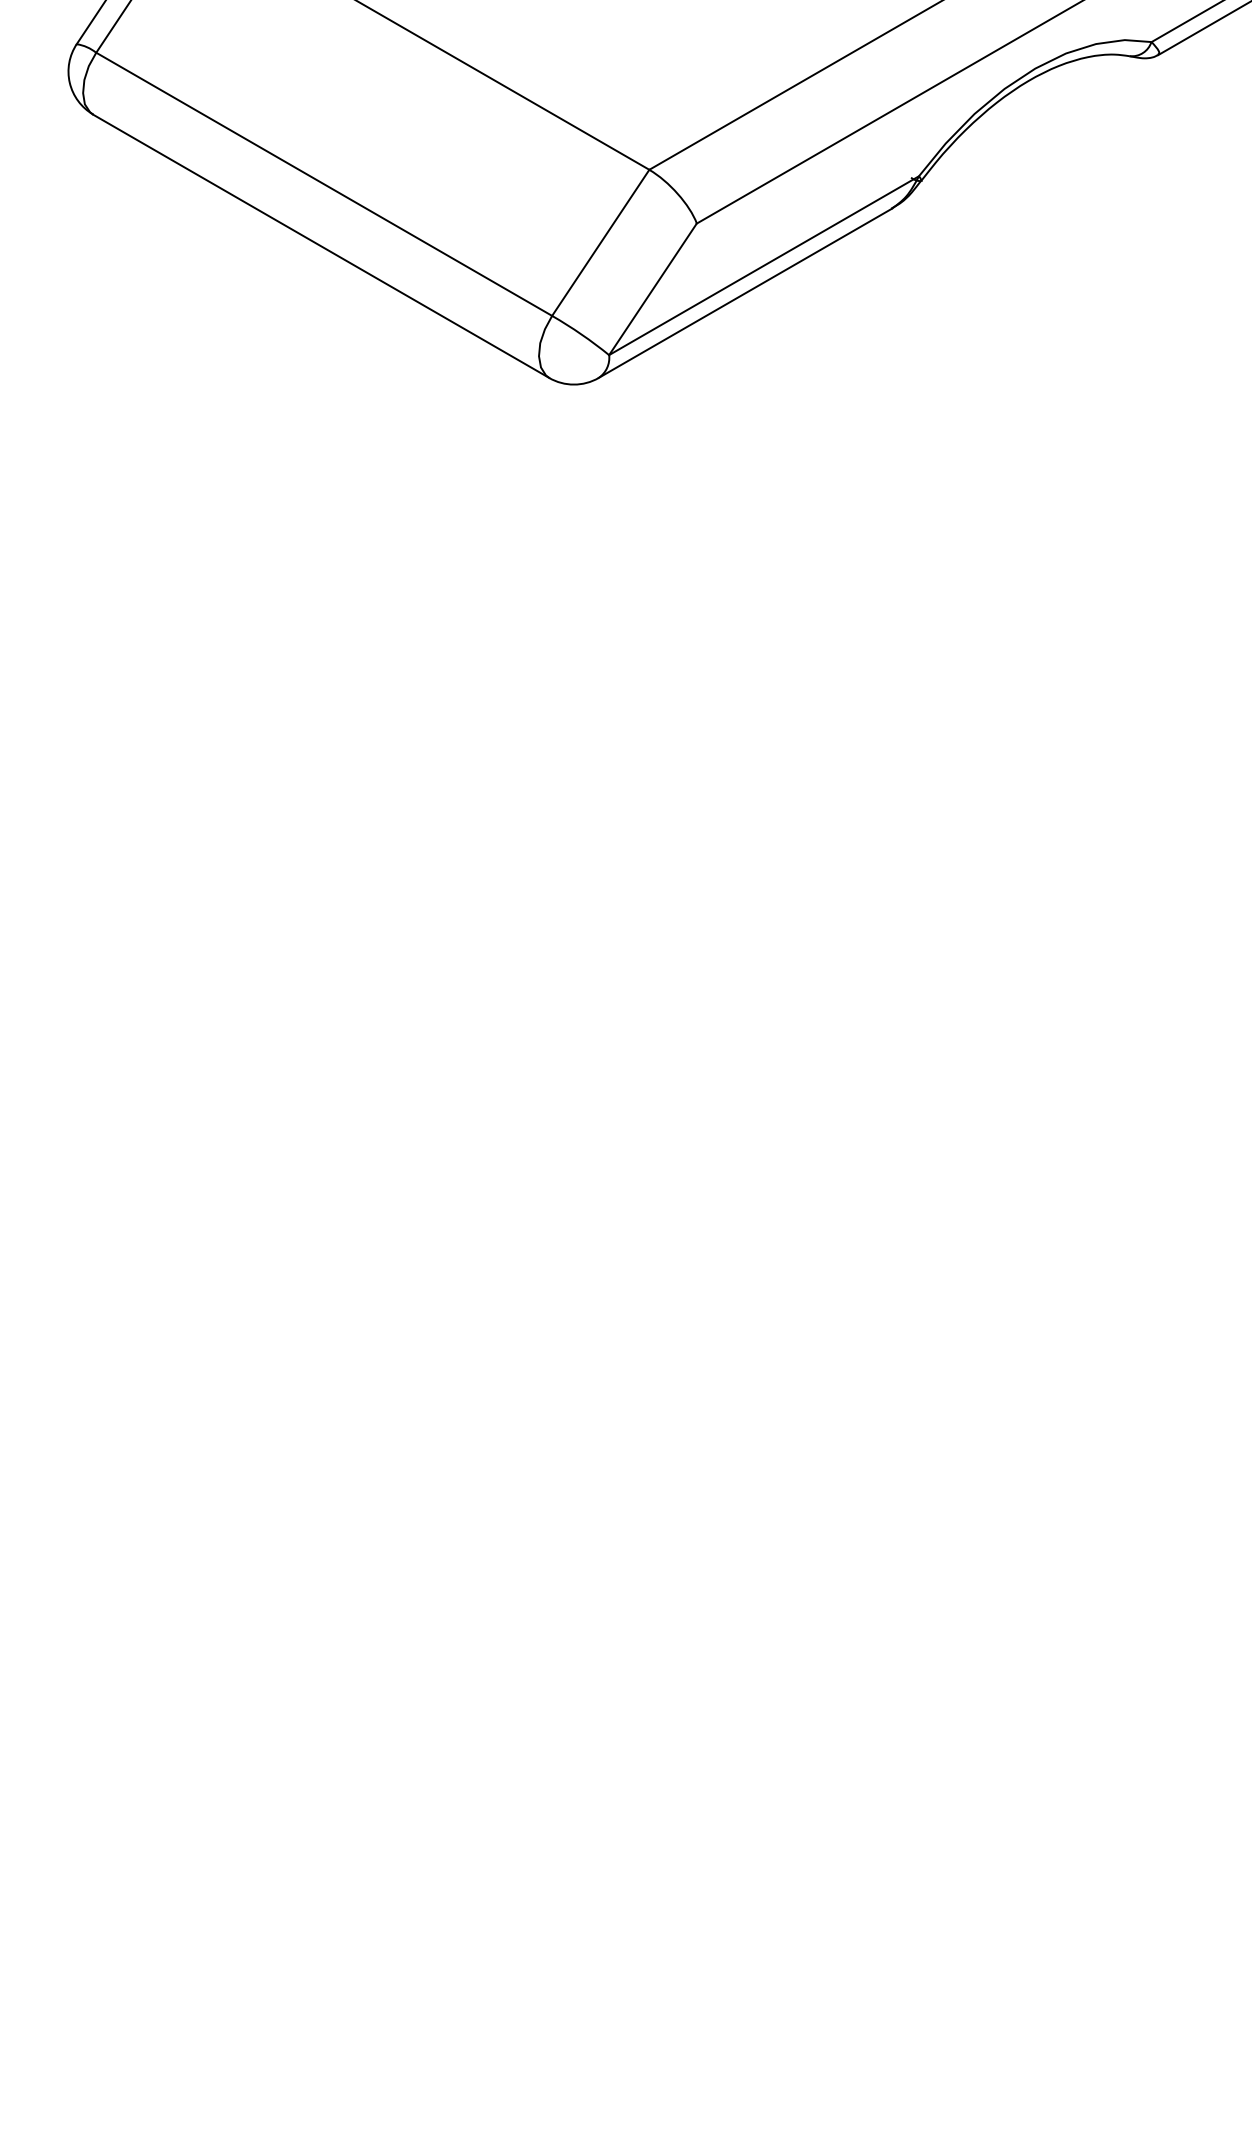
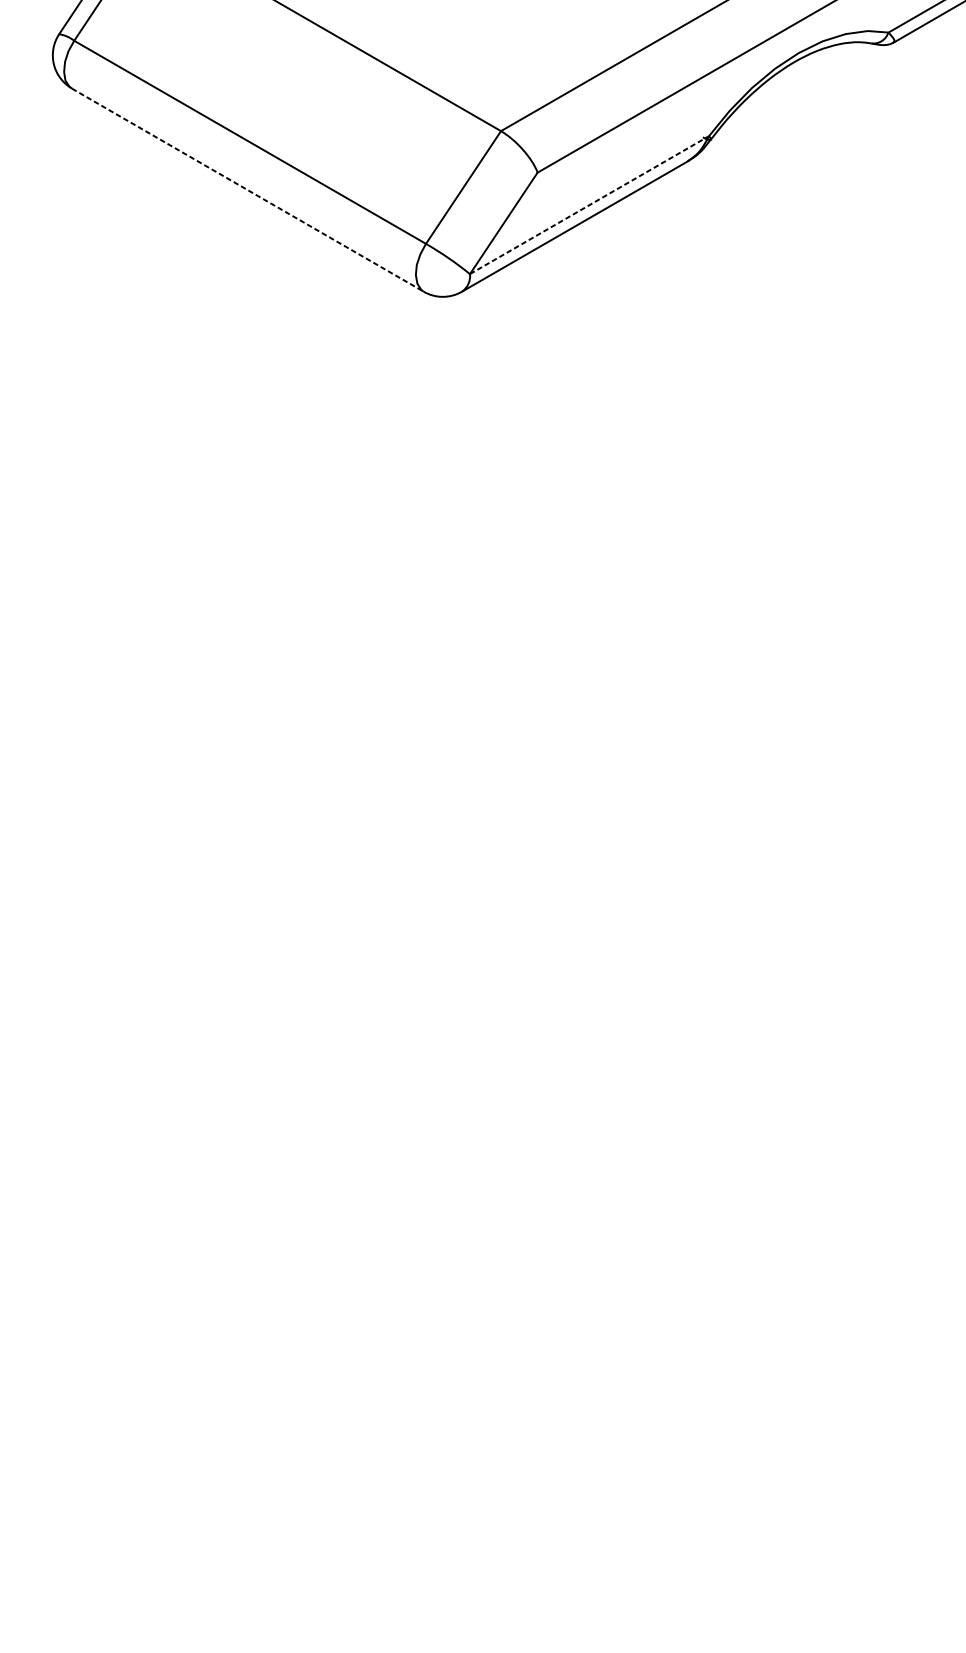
line: (321, 246) -> (248, 190), solid -> dashed
line: (764, 265) -> (589, 204), solid -> dashed

